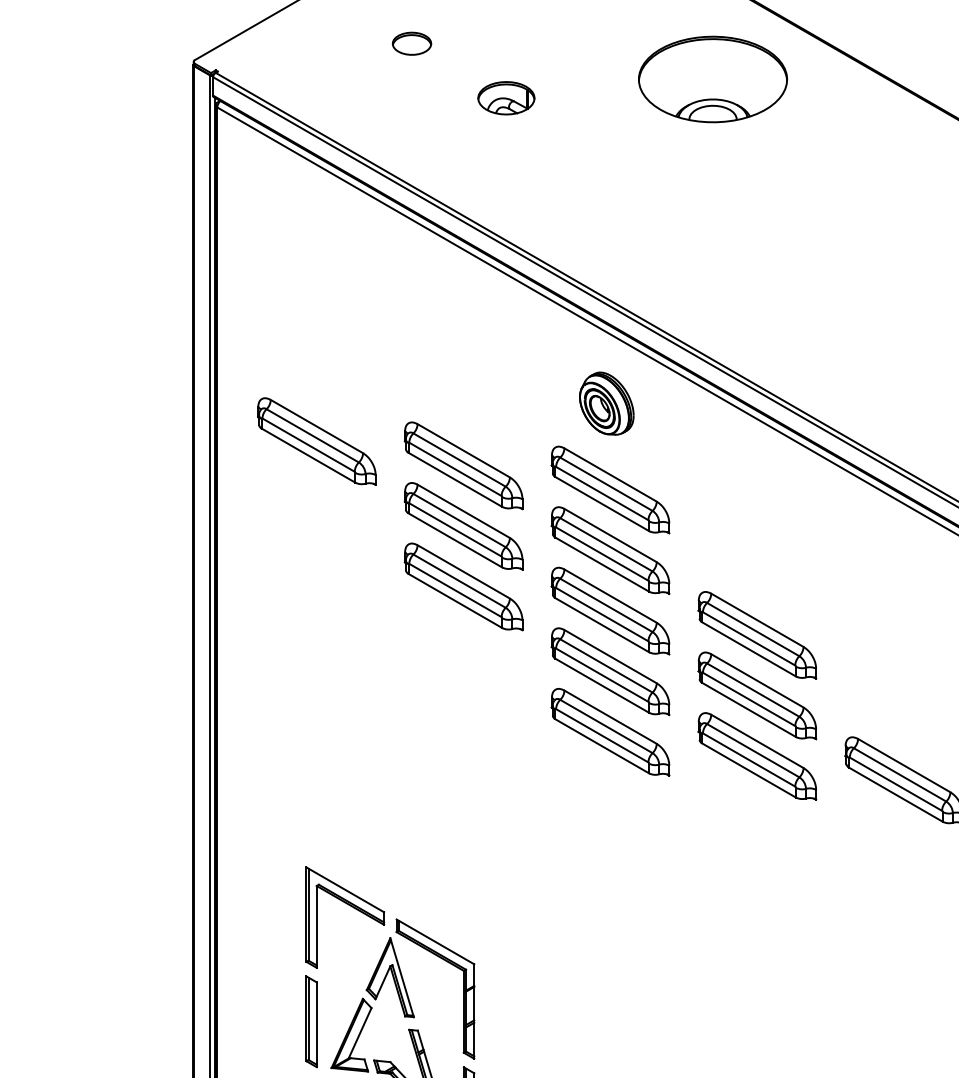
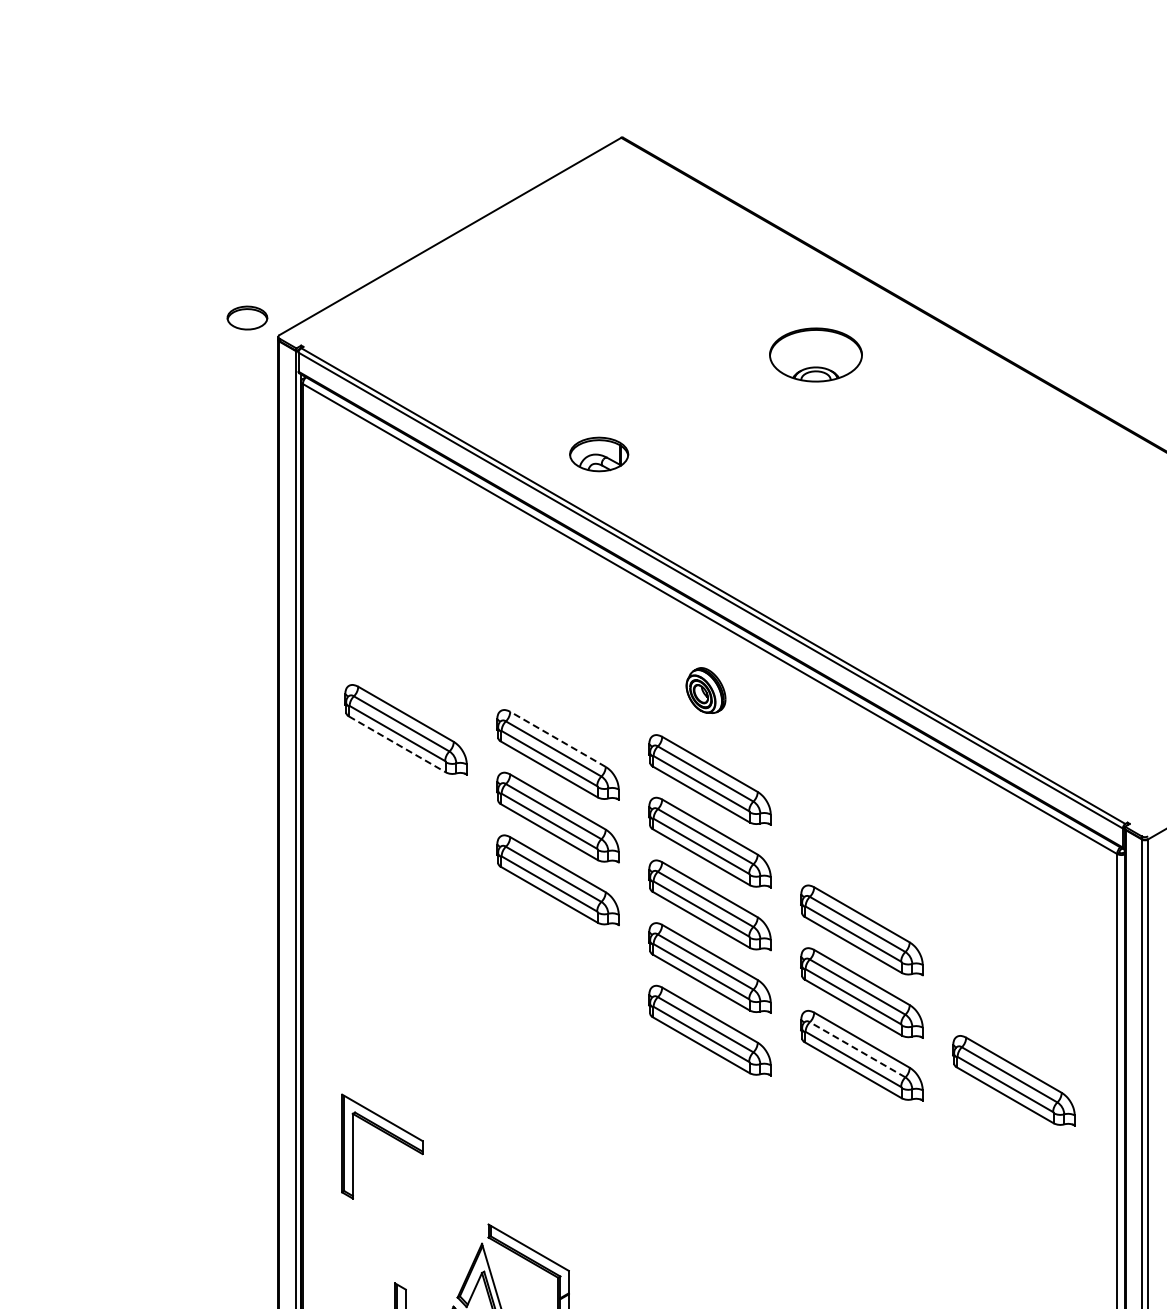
part: (412, 43) -> (247, 317), moved
part: (712, 78) -> (815, 354), size x0.6
part: (506, 98) -> (599, 454), moved
part: (606, 403) -> (705, 690), size x0.7
line: (463, 450) -> (557, 739), solid -> dashed
line: (308, 455) -> (397, 744), solid -> dashed
line: (753, 750) -> (857, 1049), solid -> dashed
part: (351, 906) -> (388, 1135), moved

